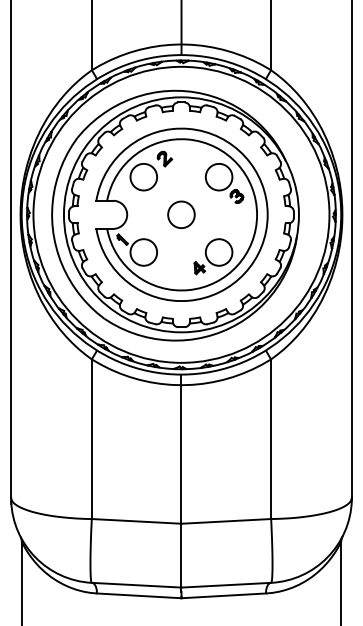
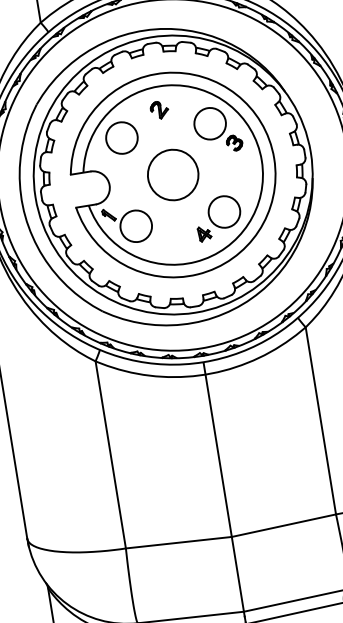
part: (164, 158) -> (159, 109), moved
circle: (181, 214) -> (173, 174), size x1.6

